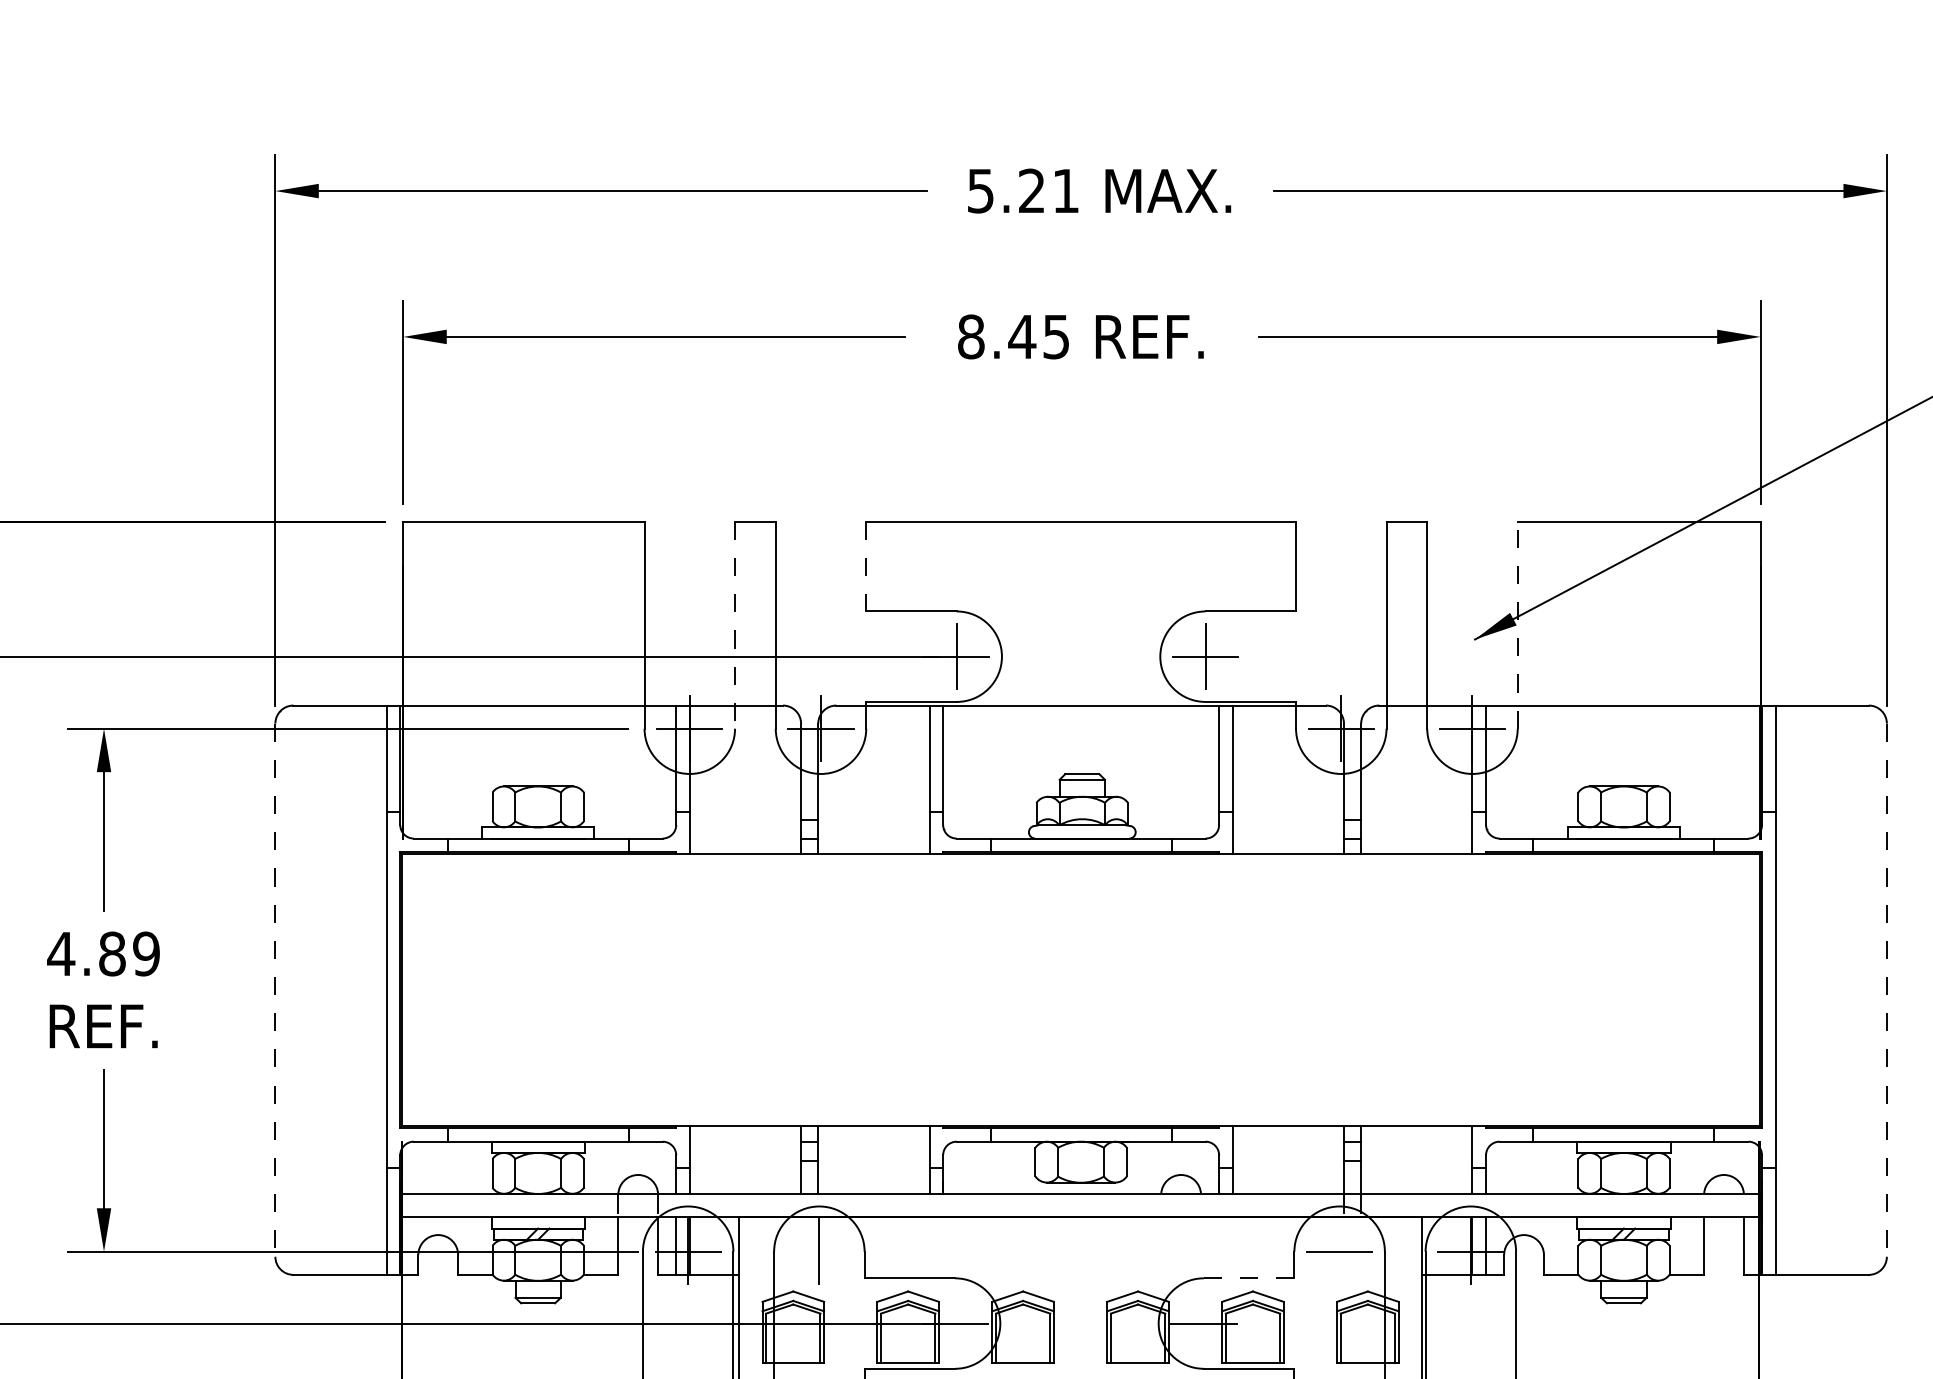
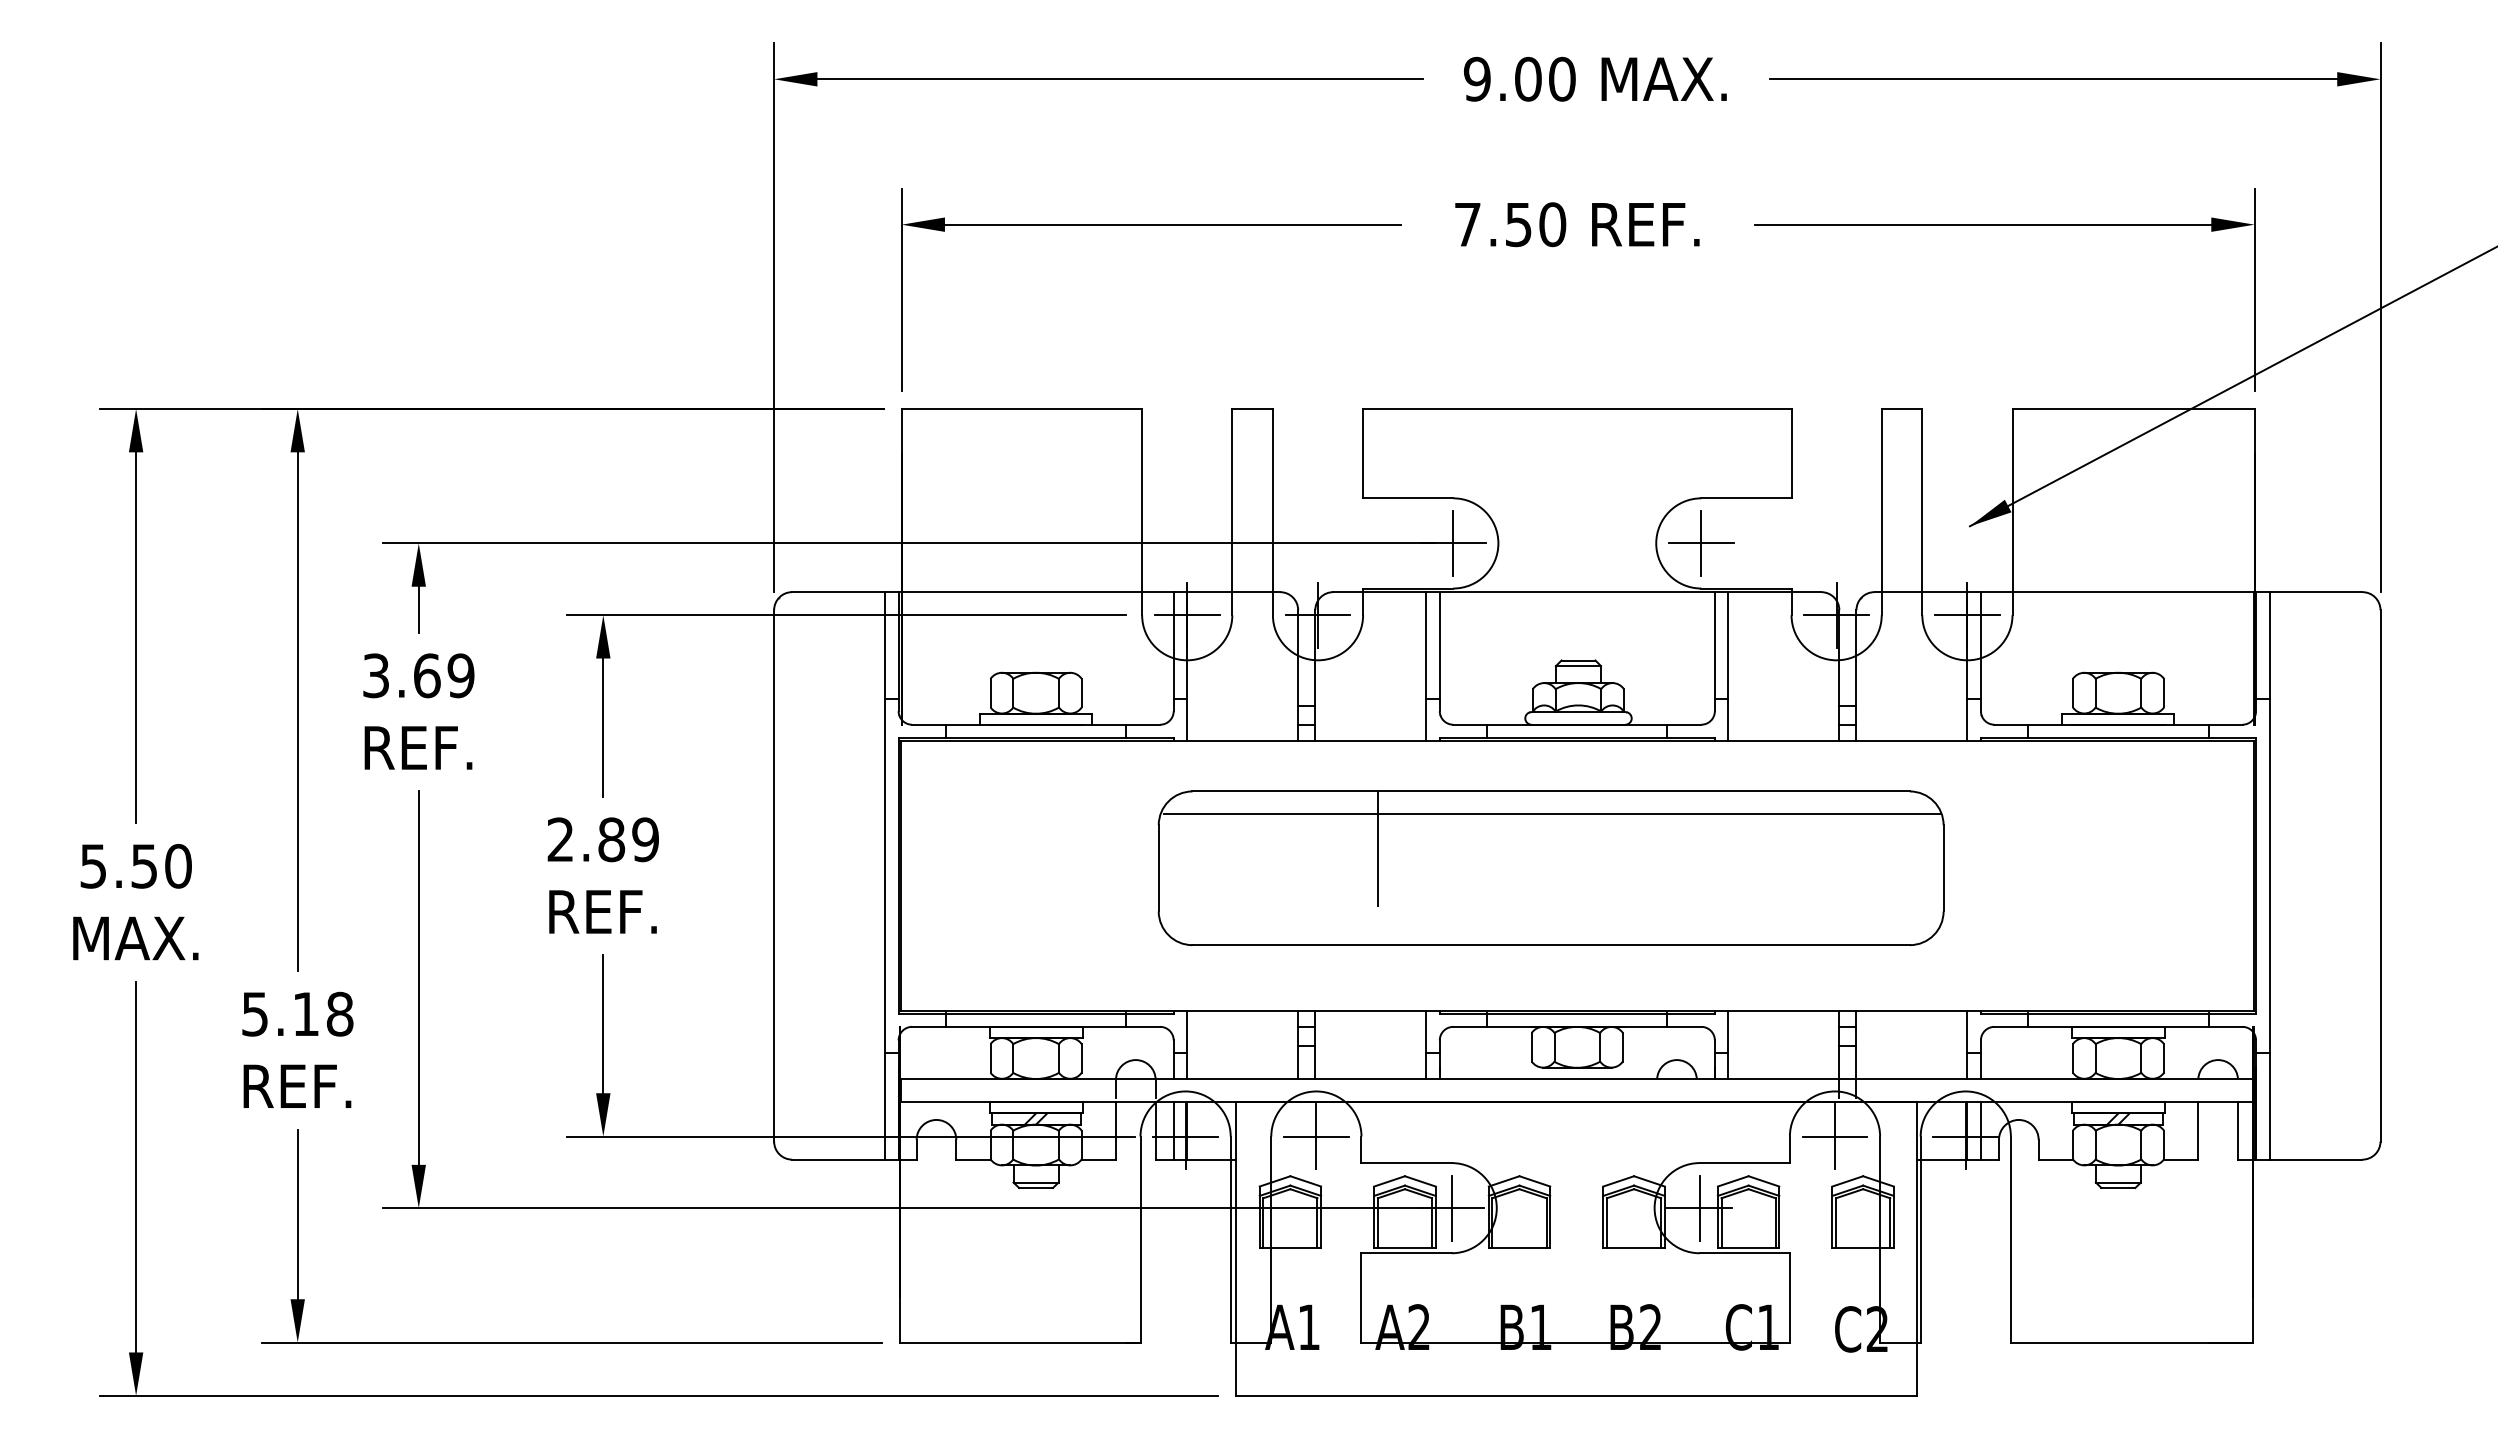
text: (1023, 190) -> (1519, 78), 5.21 -> 9.00
text: (1014, 336) -> (1510, 224), 8.45 -> 7.50
line: (866, 566) -> (1363, 453), dashed -> solid
line: (1517, 624) -> (2012, 511), dashed -> solid
line: (735, 625) -> (1232, 512), dashed -> solid
text: (61, 953) -> (560, 839), 4.89 -> 2.89
part: (1054, 981) -> (1550, 867), added
line: (275, 989) -> (774, 875), dashed -> solid
line: (1886, 989) -> (2380, 875), dashed -> solid
line: (818, 1251) -> (1315, 1136), added
line: (1340, 1251) -> (1835, 1136), added
line: (1249, 1278) -> (1745, 1163), dashed -> solid
line: (954, 1322) -> (1451, 1207), added
line: (1203, 1322) -> (1699, 1207), added

